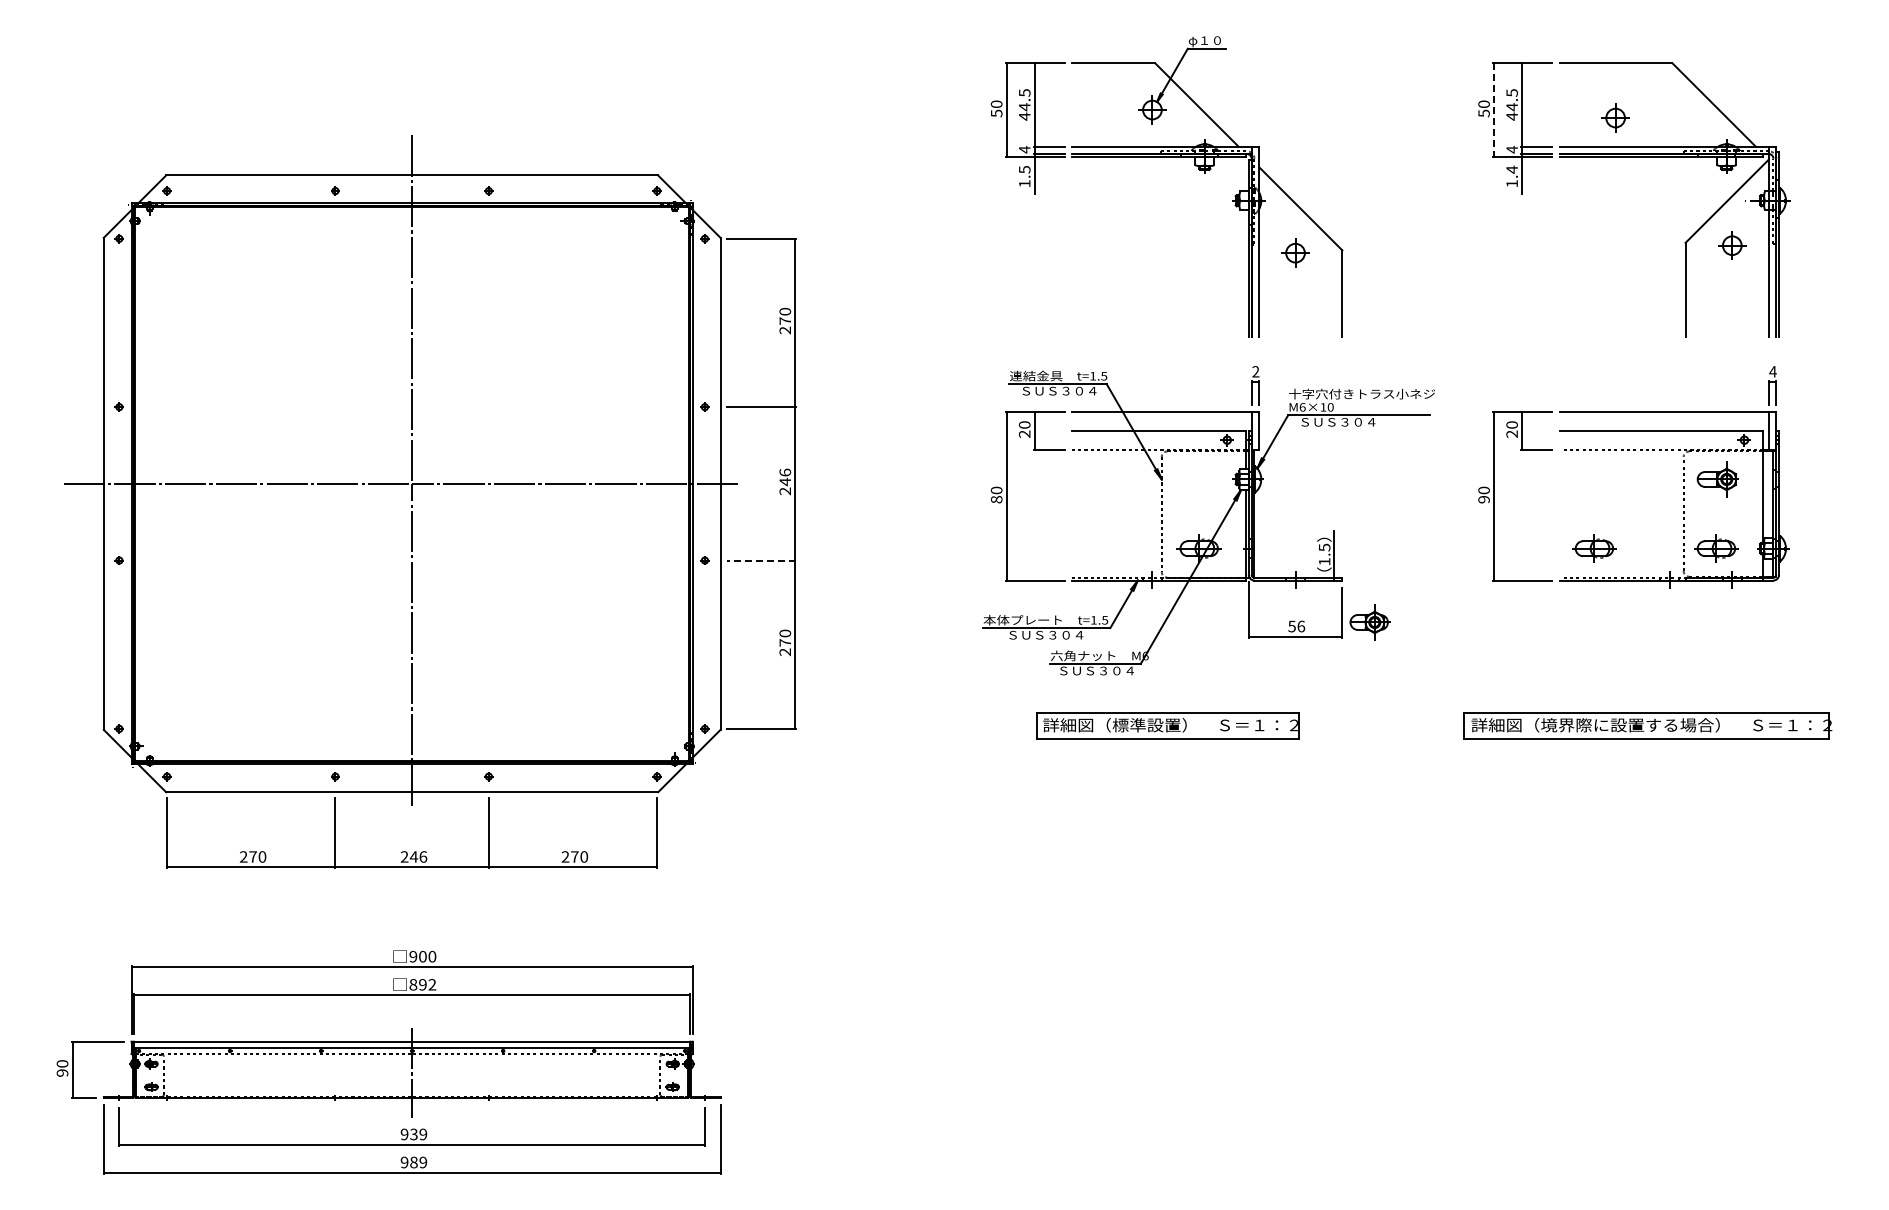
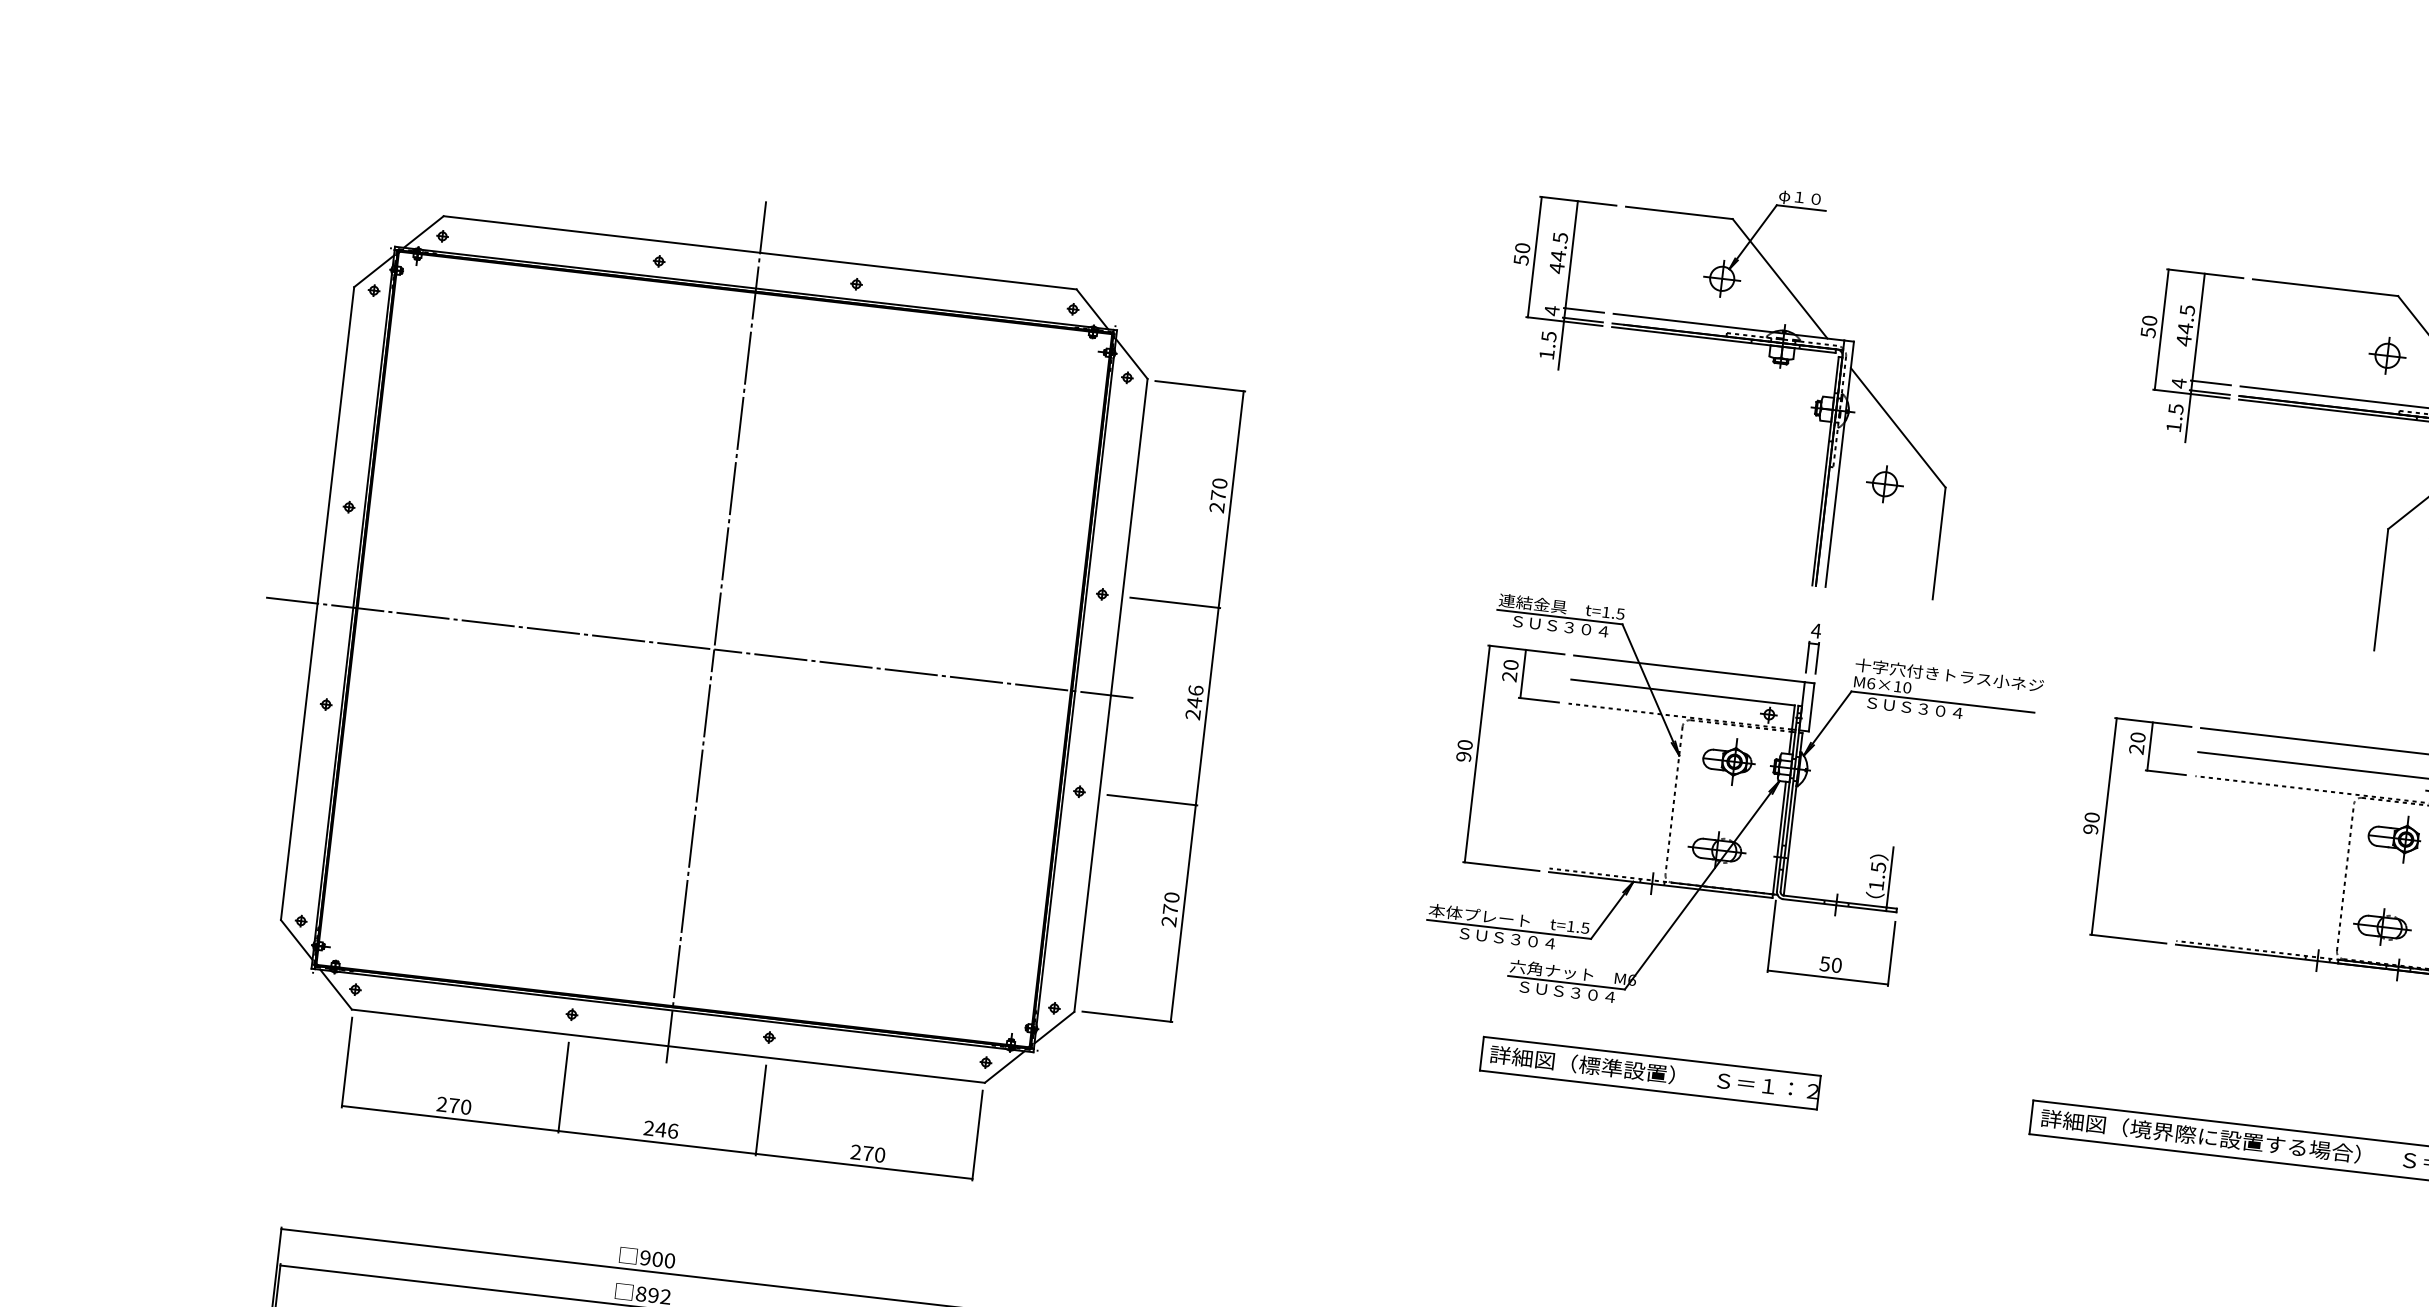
line: (1494, 110) -> (2162, 330), dashed -> solid
part: (1615, 117) -> (2387, 355), moved
text: (1511, 169) -> (2175, 408), 1.4 -> 1.5
text: (1255, 371) -> (1815, 630), 2 -> 4
text: (996, 499) -> (1463, 756), 80 -> 90
part: (1594, 548) -> (2225, 908), removed
line: (761, 560) -> (1152, 800), dashed -> solid
part: (1369, 622) -> (1727, 761), moved
text: (1301, 626) -> (1837, 965), 56 -> 50

